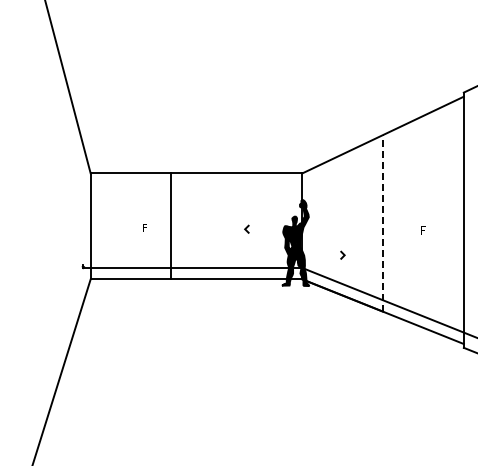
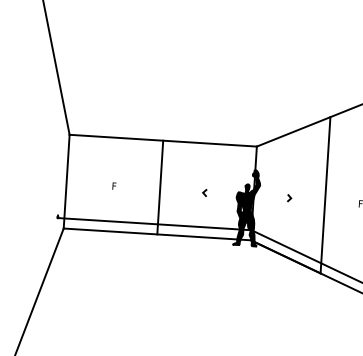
line: (383, 222) -> (325, 194), dashed -> solid
line: (171, 226) -> (160, 187), moved
line: (342, 254) -> (289, 197), moved

